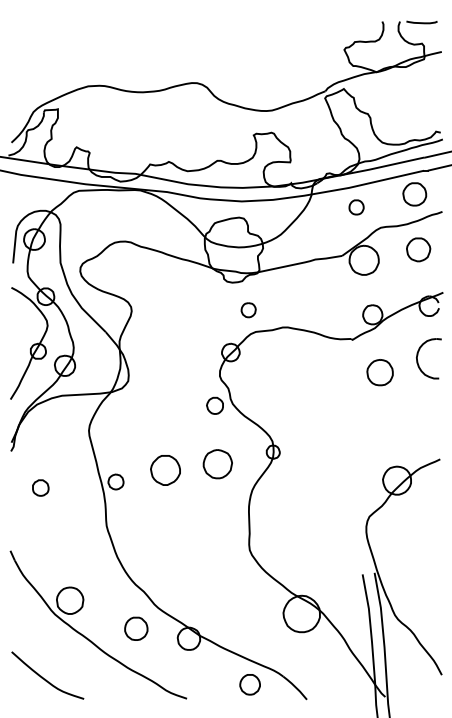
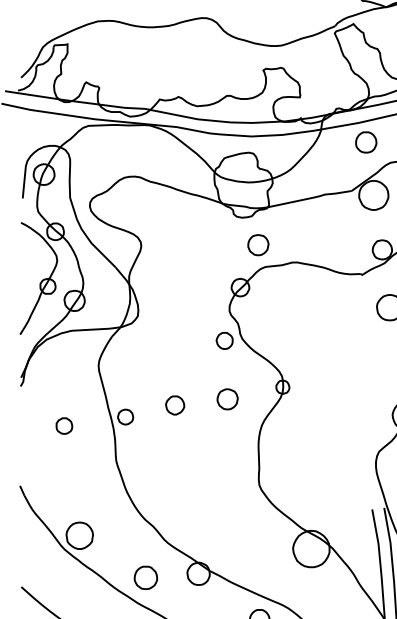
part: (356, 207) -> (366, 142), size x1.43
part: (248, 310) -> (258, 245), size x1.43
part: (218, 464) -> (228, 399), size x0.71
part: (165, 470) -> (175, 405), size x0.62
part: (40, 487) -> (64, 425), moved
part: (136, 628) -> (146, 577), moved

